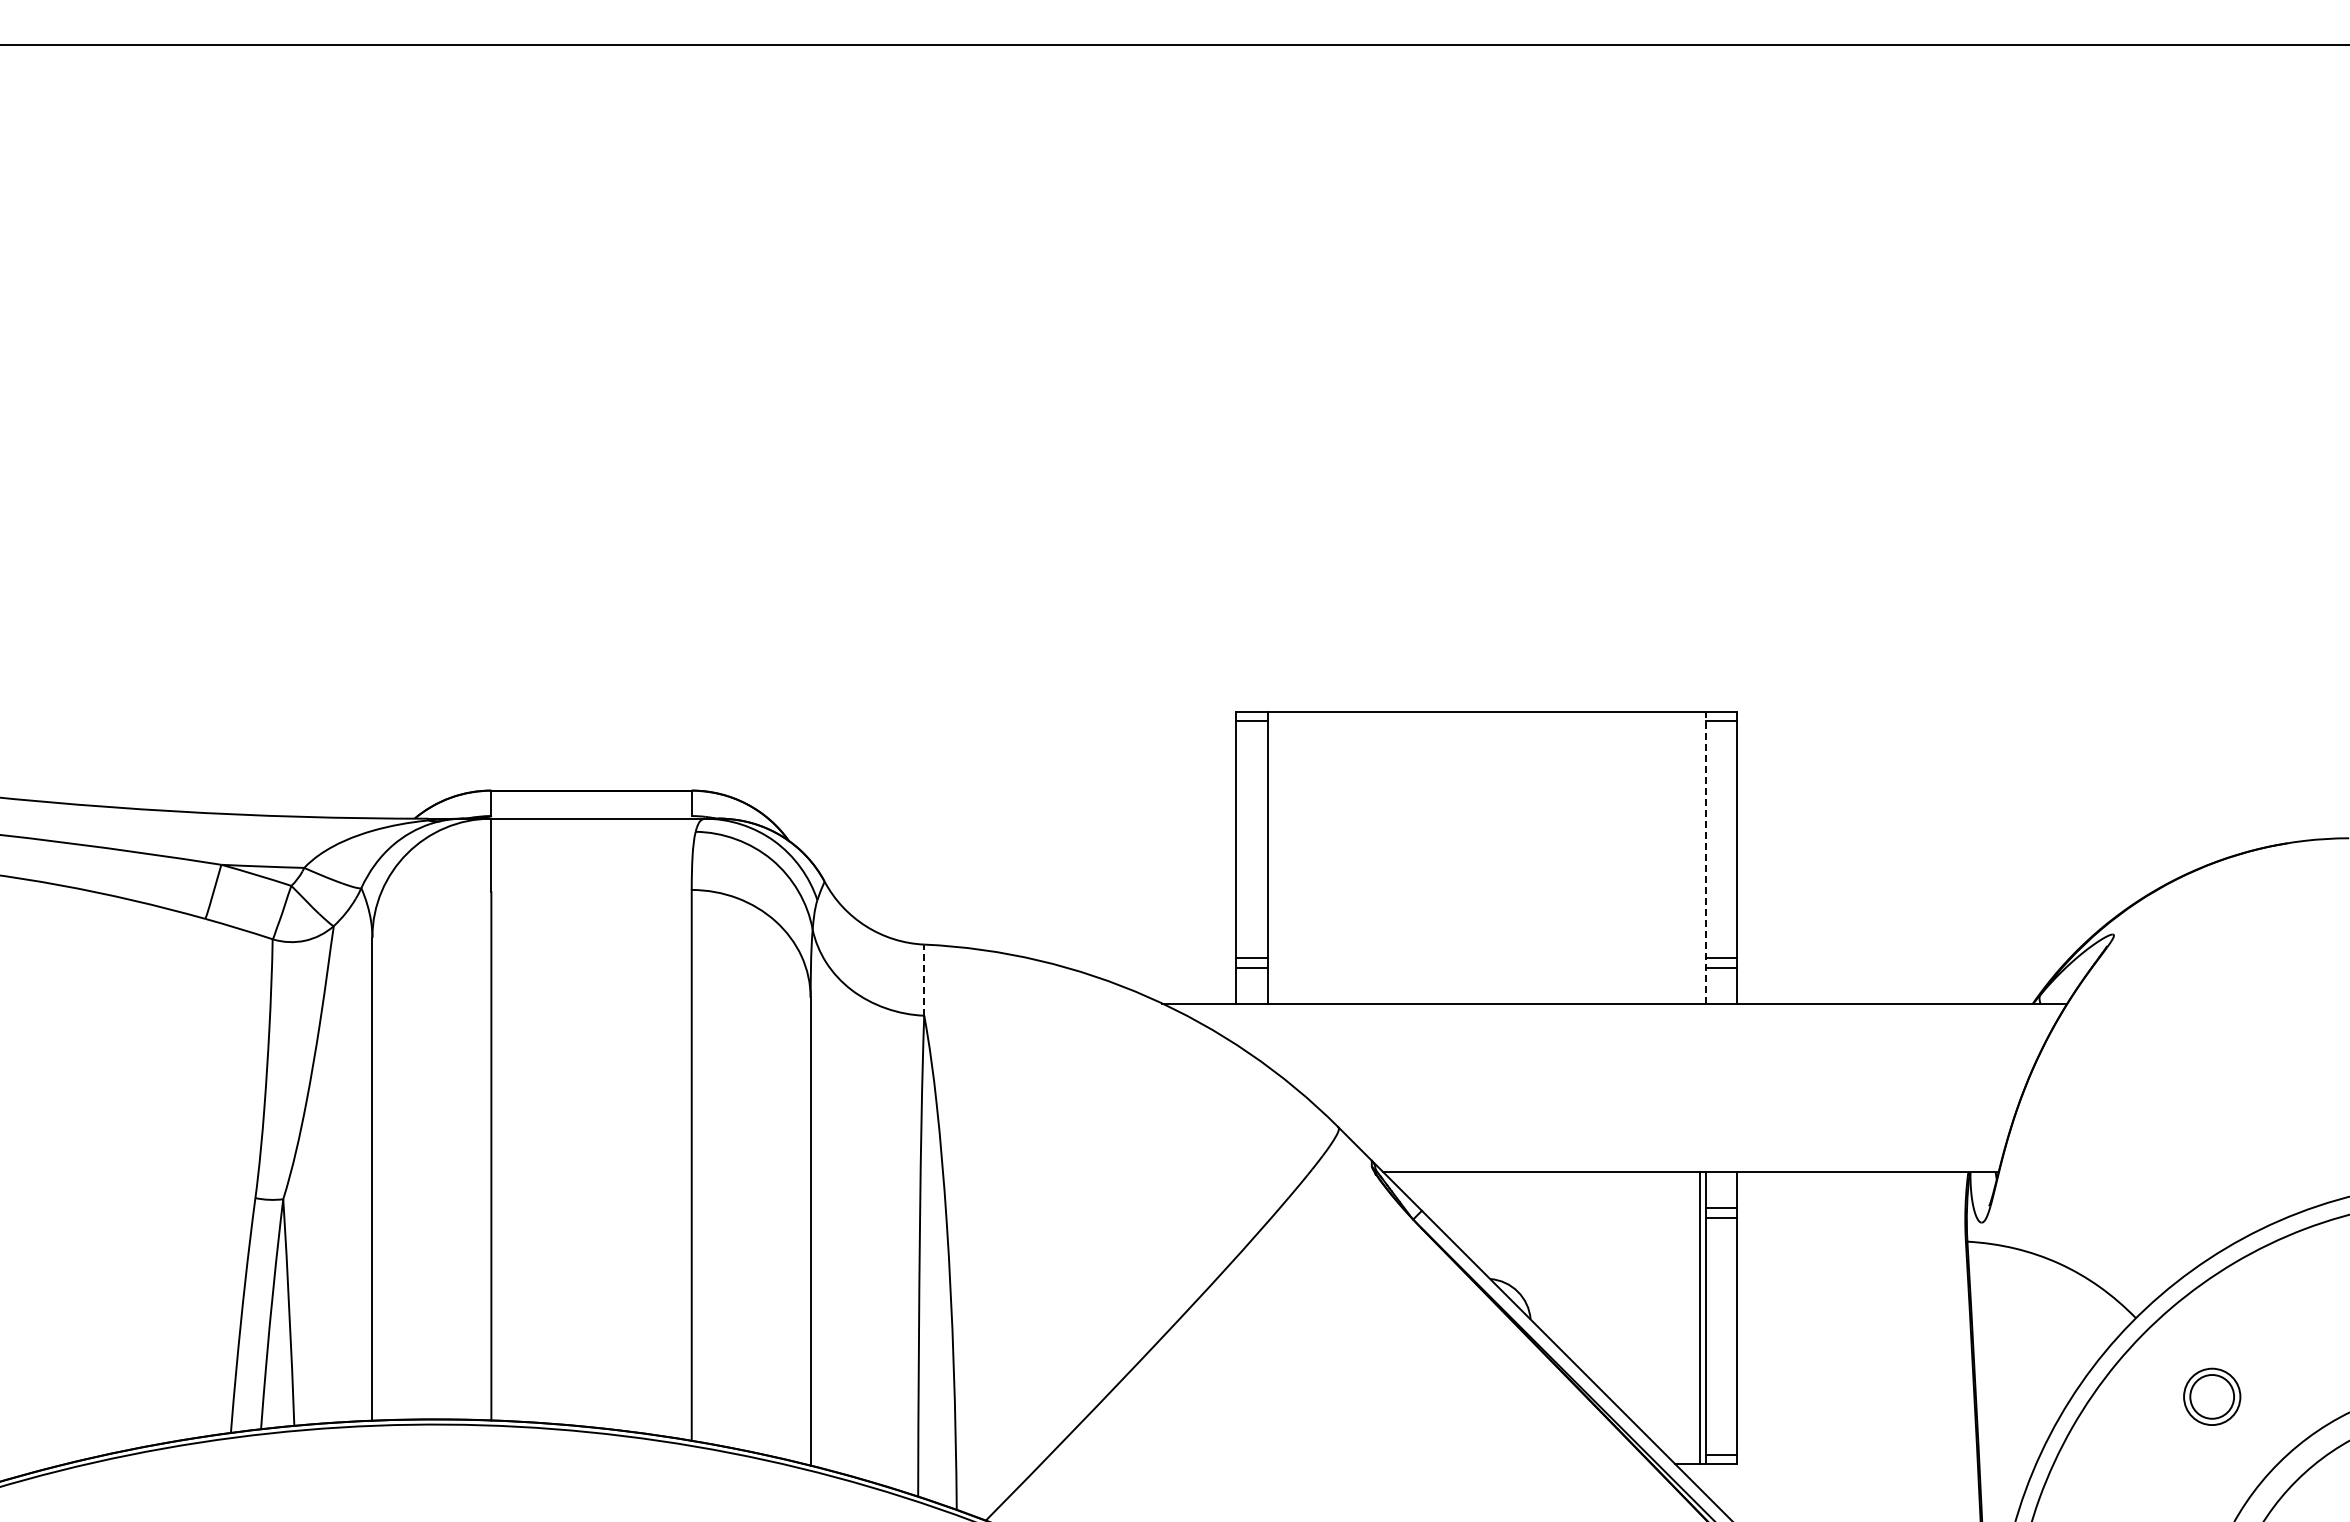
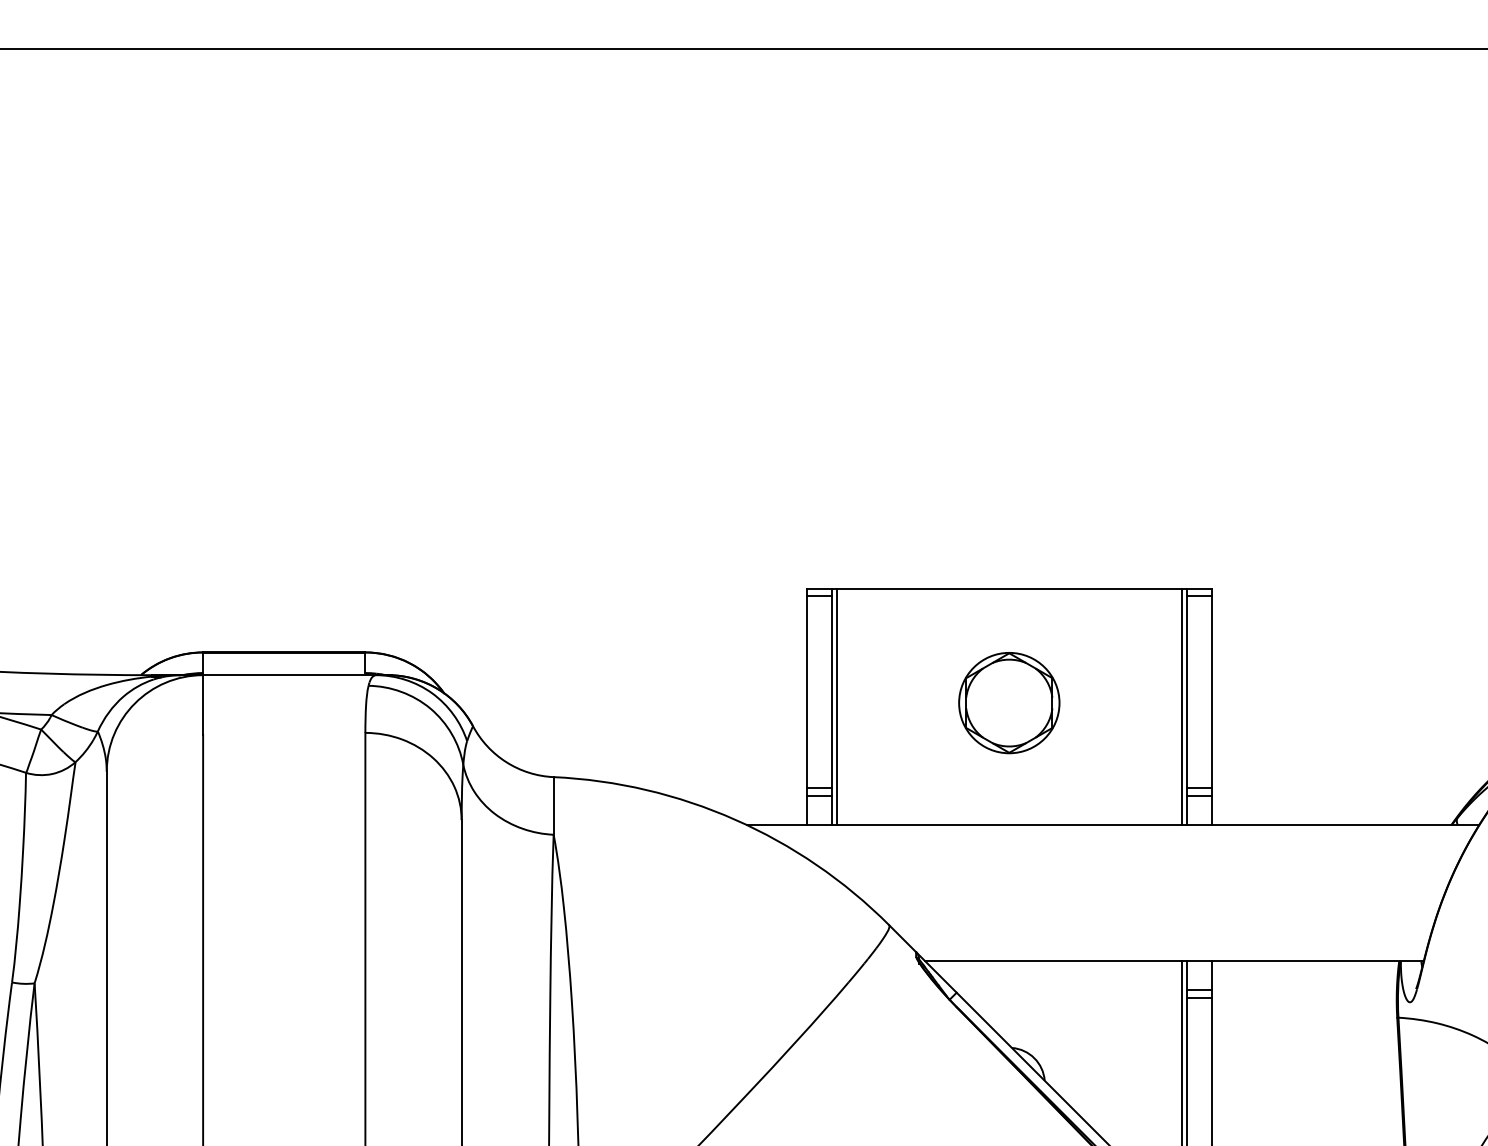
part: (1486, 852) -> (1008, 702), added
line: (1274, 857) -> (837, 706), added
line: (1699, 857) -> (1181, 706), added
line: (1706, 858) -> (1187, 707), dashed -> solid
line: (924, 980) -> (553, 806), dashed -> solid

